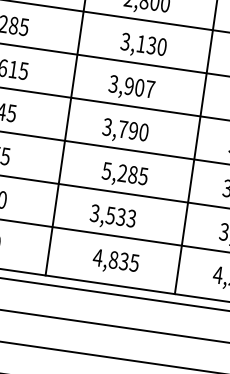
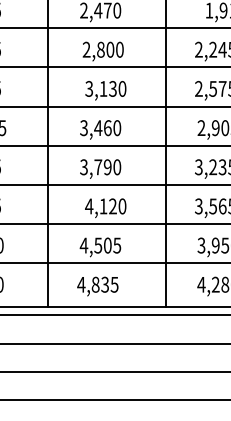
text: (139, 88) -> (107, 128), 3,907 -> 3,460
text: (124, 173) -> (105, 206), 5,285 -> 4,120
text: (113, 215) -> (100, 245), 3,533 -> 4,505
text: (115, 262) -> (97, 286), moved

